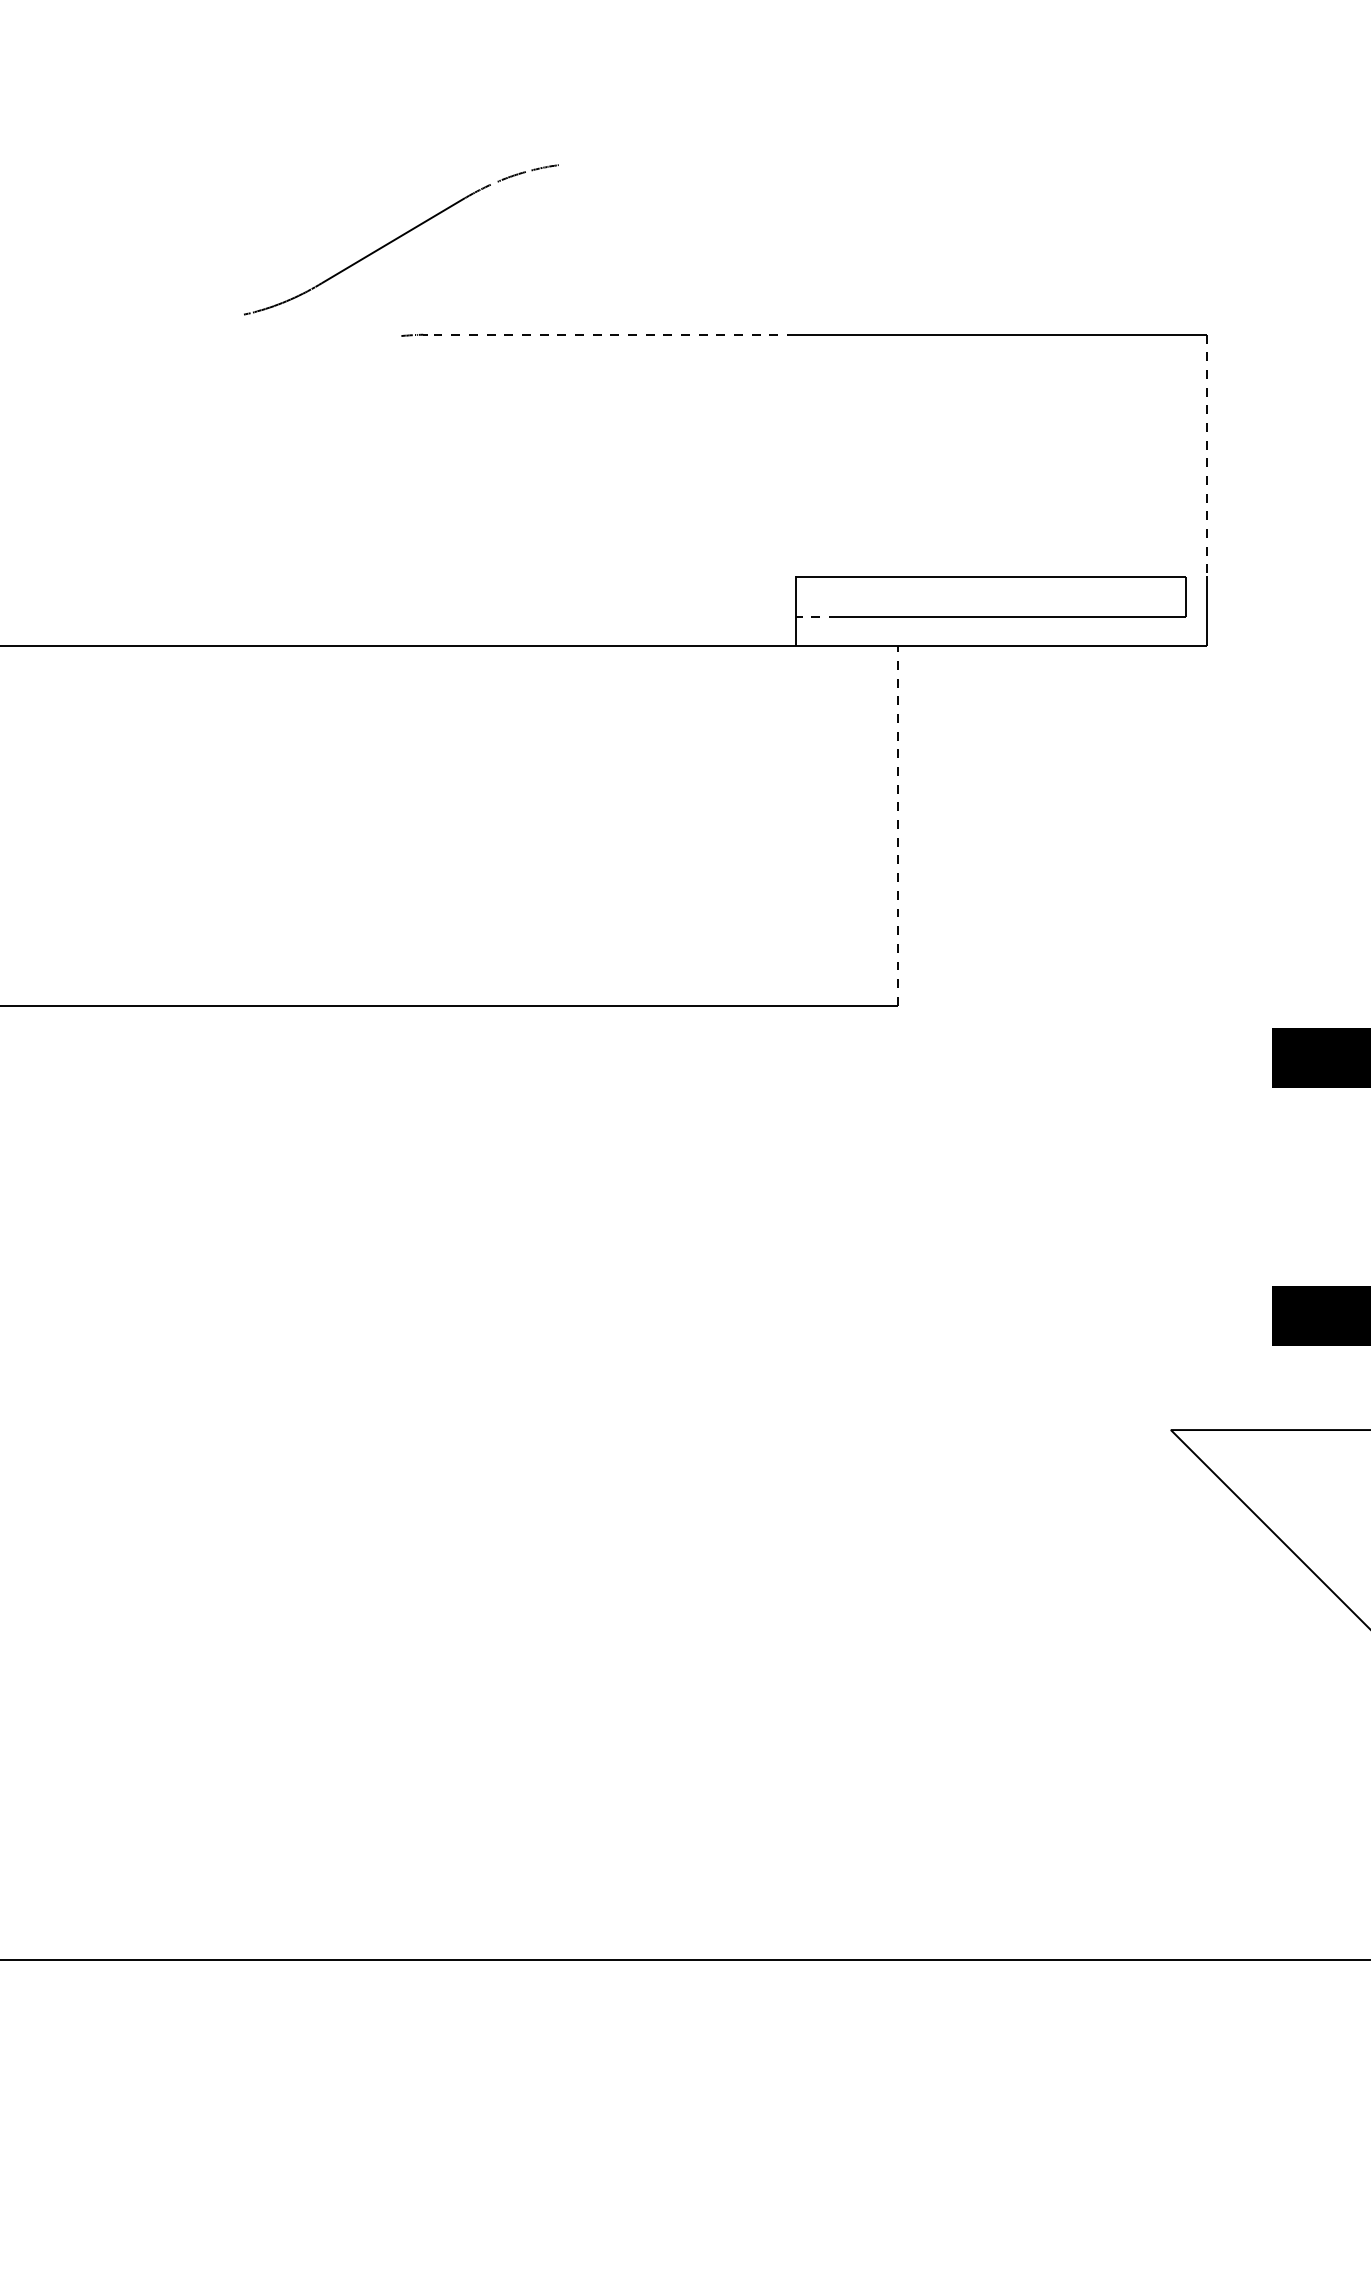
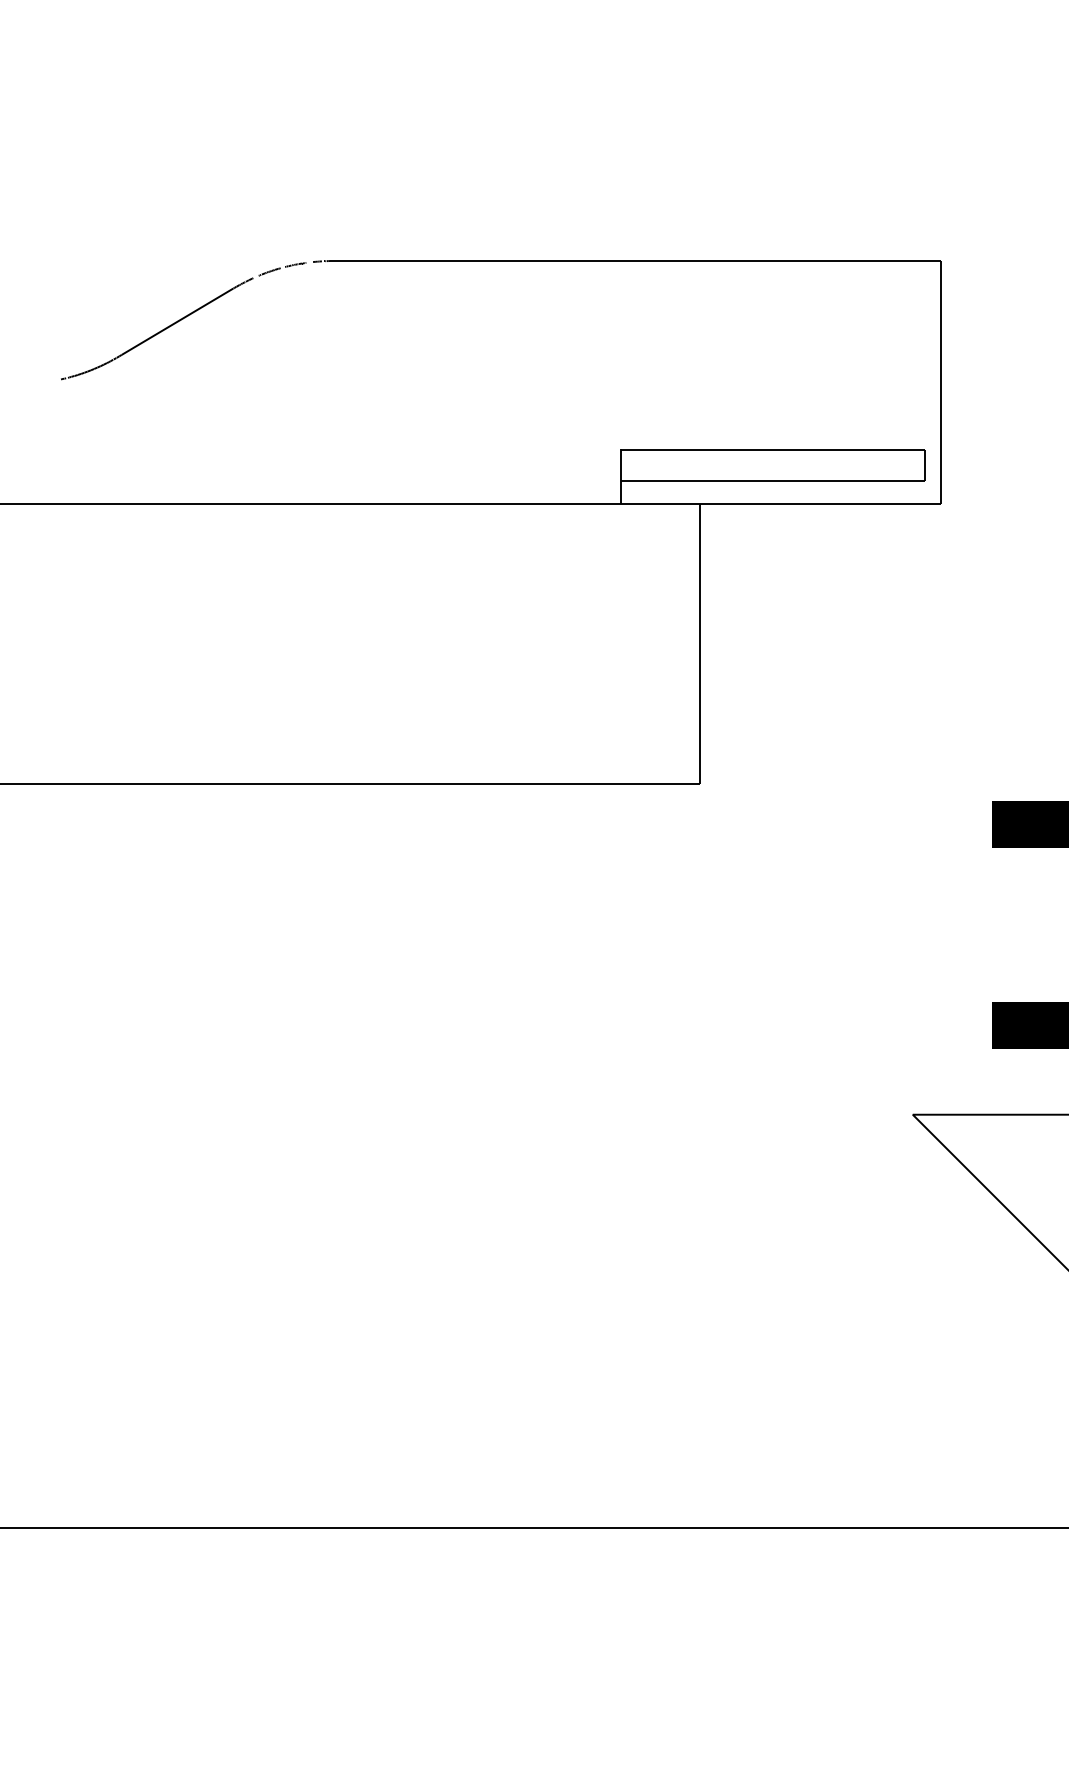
part: (401, 239) -> (183, 320), moved
line: (612, 334) -> (477, 260), dashed -> solid
line: (1206, 455) -> (940, 355), dashed -> solid
line: (816, 616) -> (636, 480), dashed -> solid
line: (898, 825) -> (700, 643), dashed -> solid

